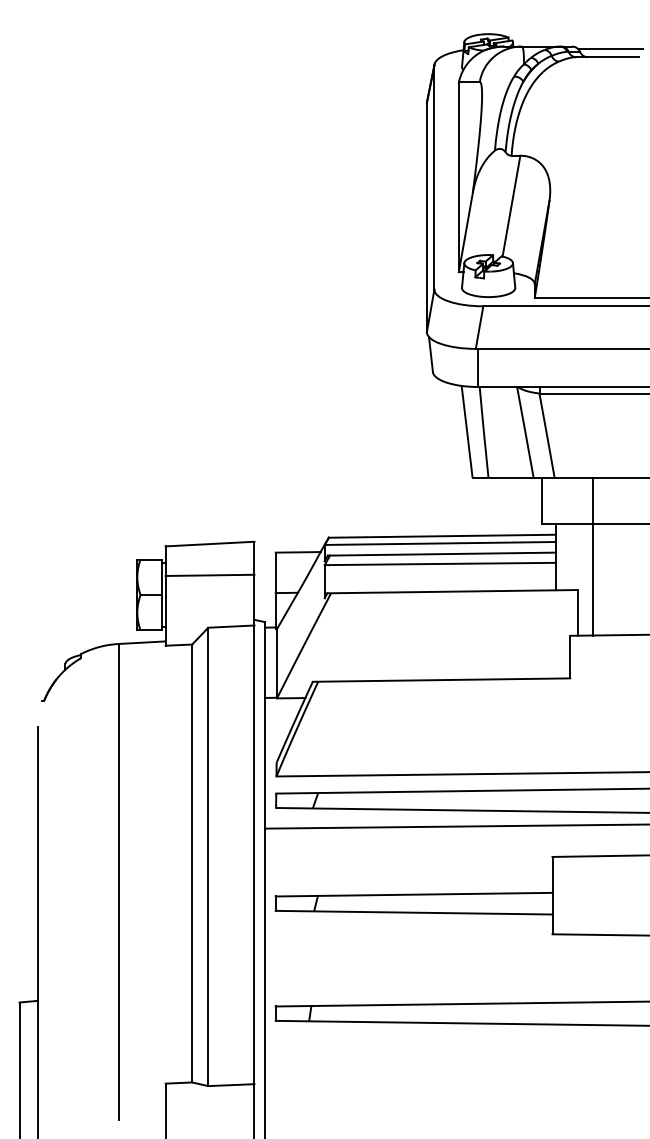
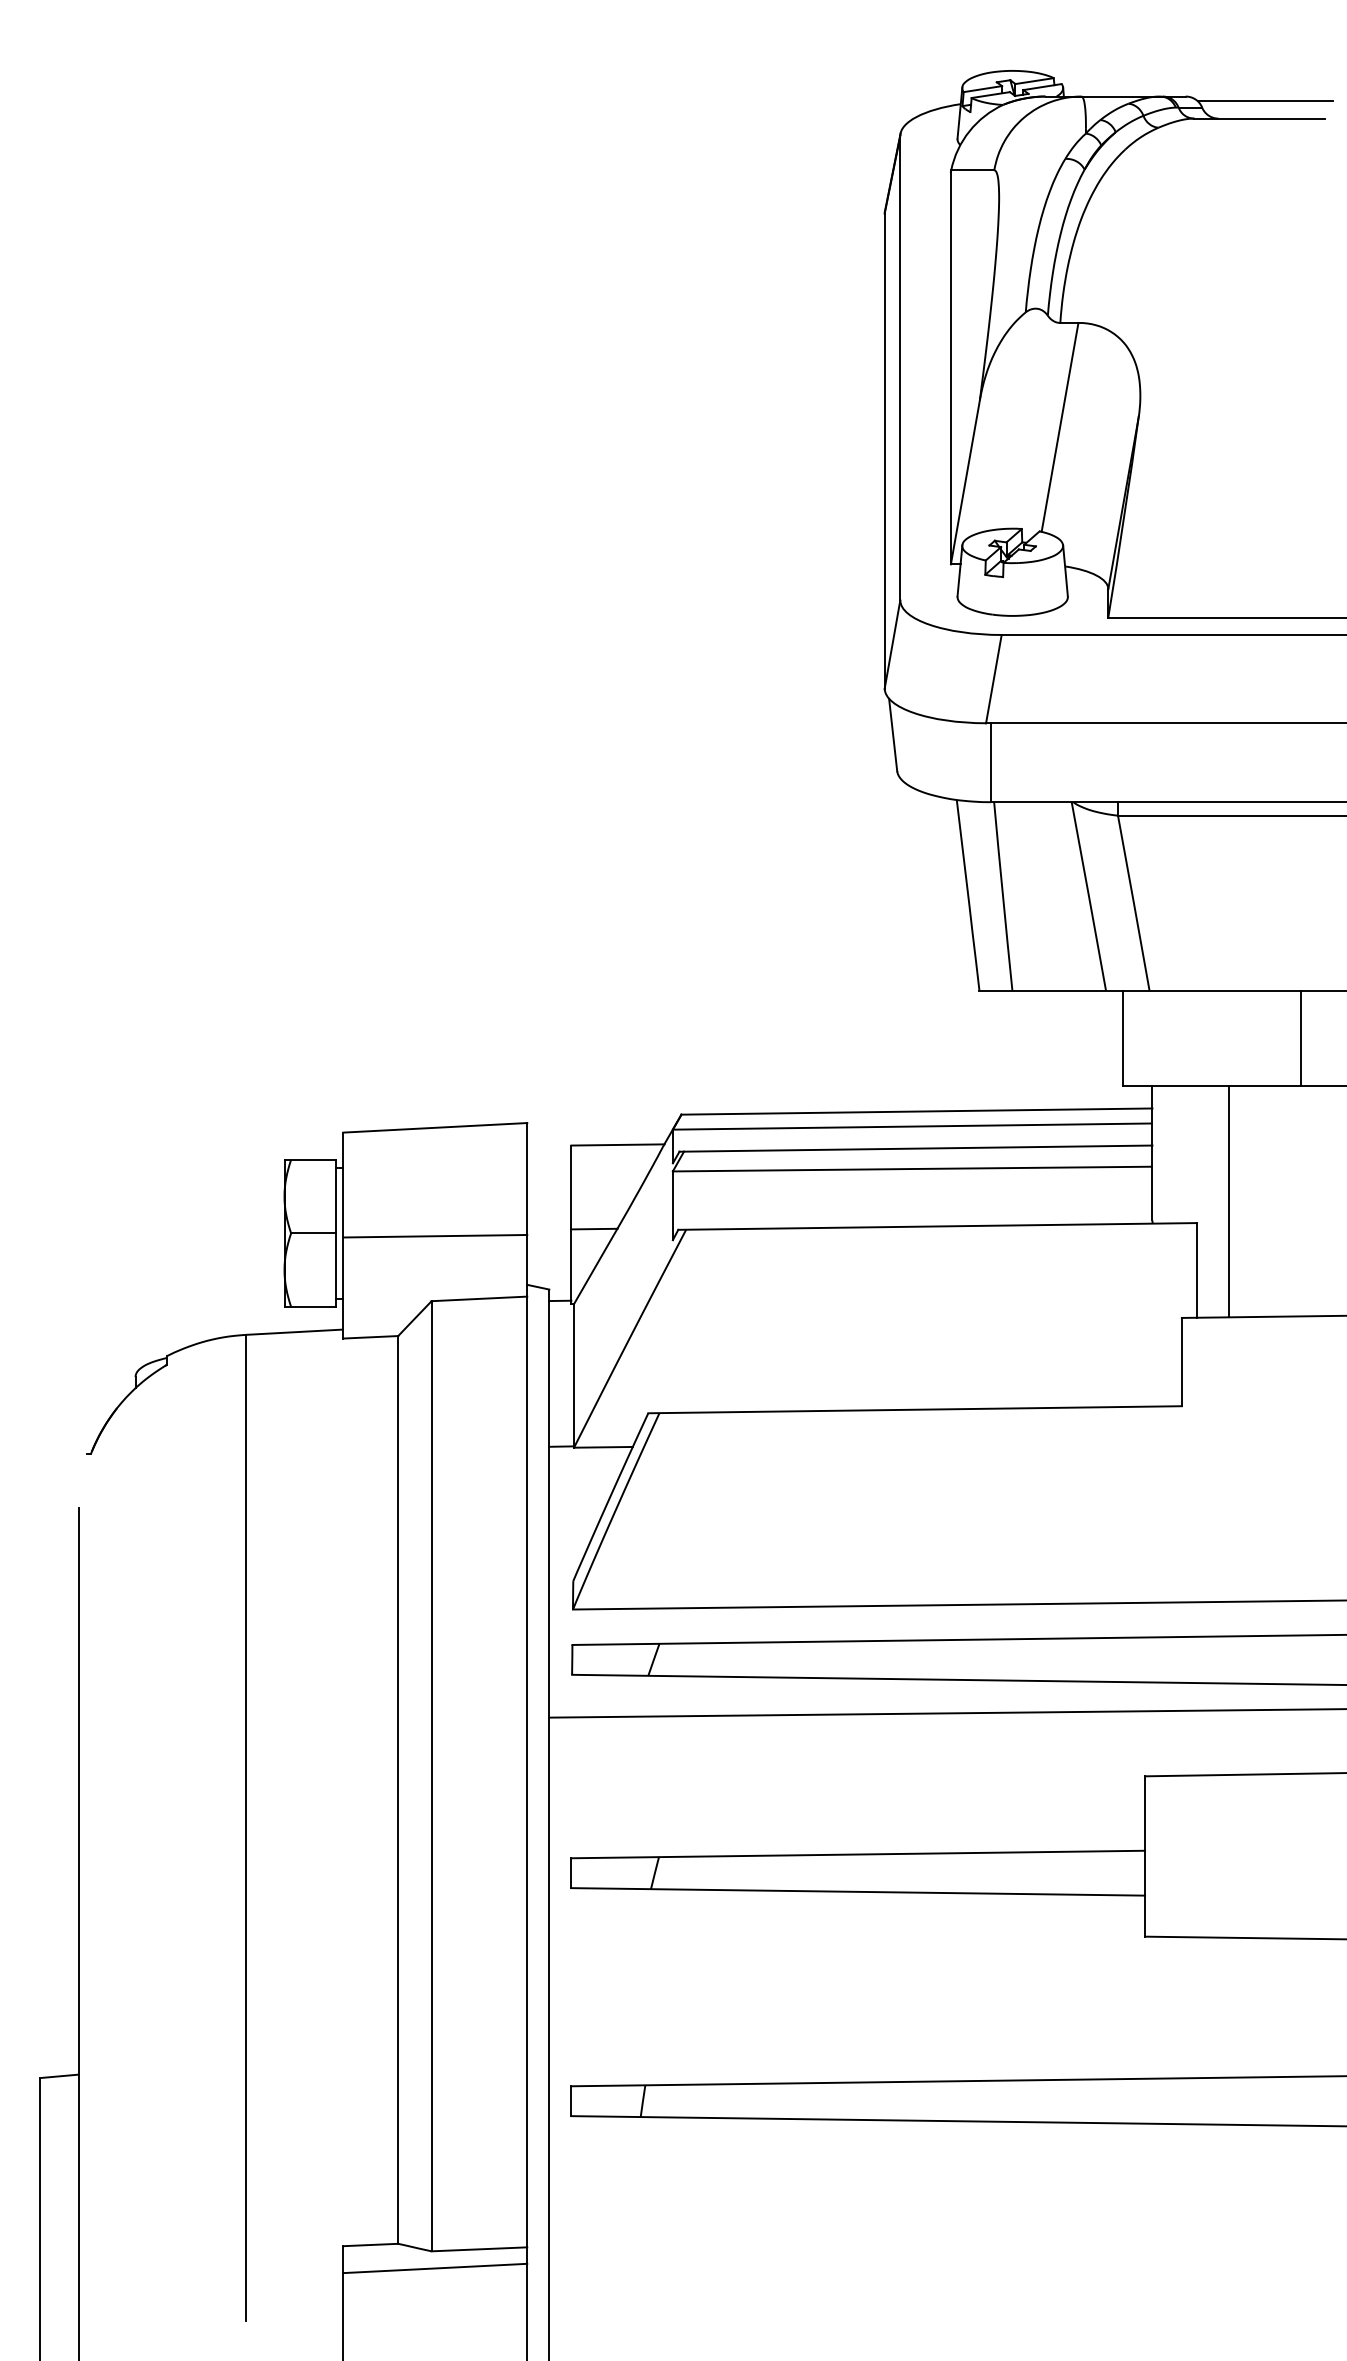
line: (592, 500) -> (1300, 1037), moved
line: (209, 574) -> (434, 1234), moved
line: (209, 1094) -> (434, 2268), added

